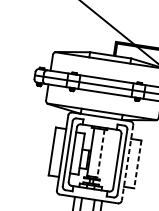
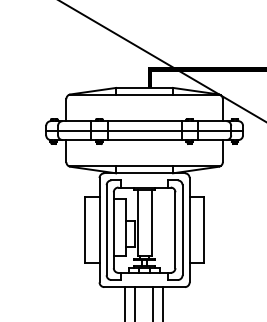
line: (100, 153) -> (151, 223), dashed -> solid
line: (127, 163) -> (189, 230), dashed -> solid
line: (137, 164) -> (203, 230), dashed -> solid

